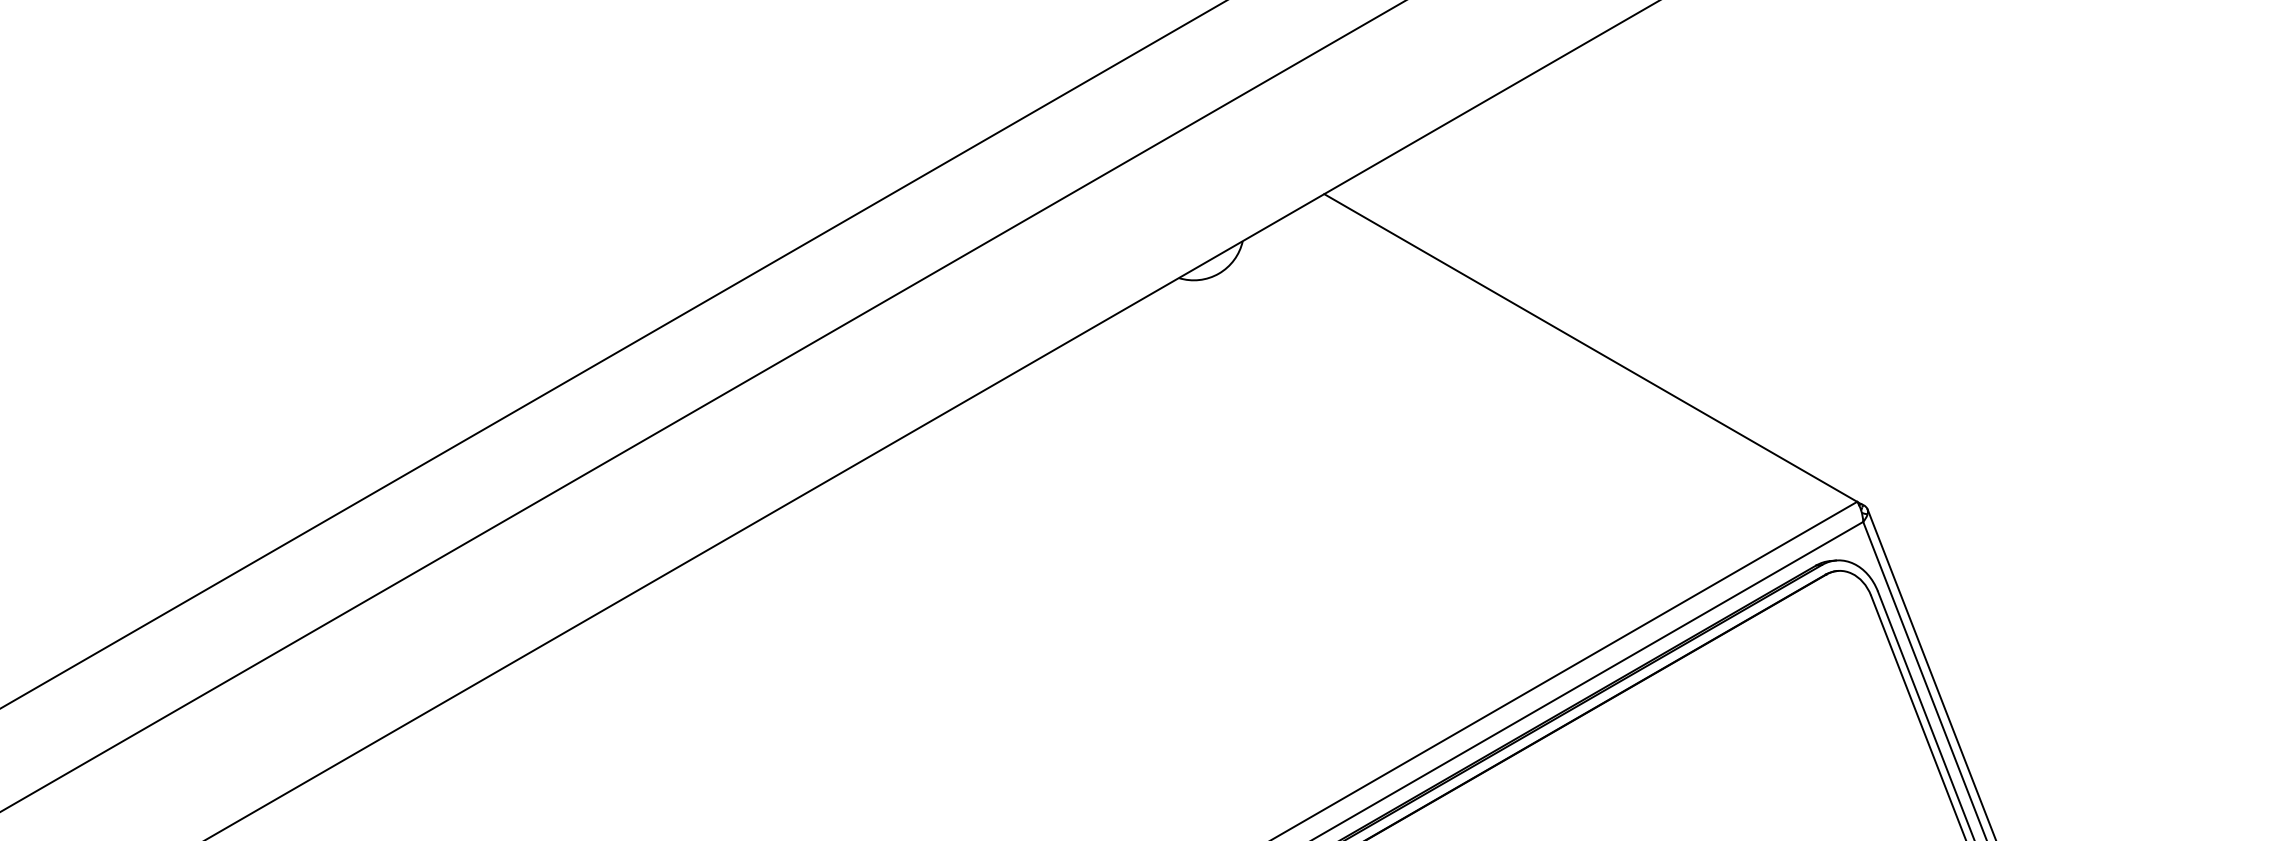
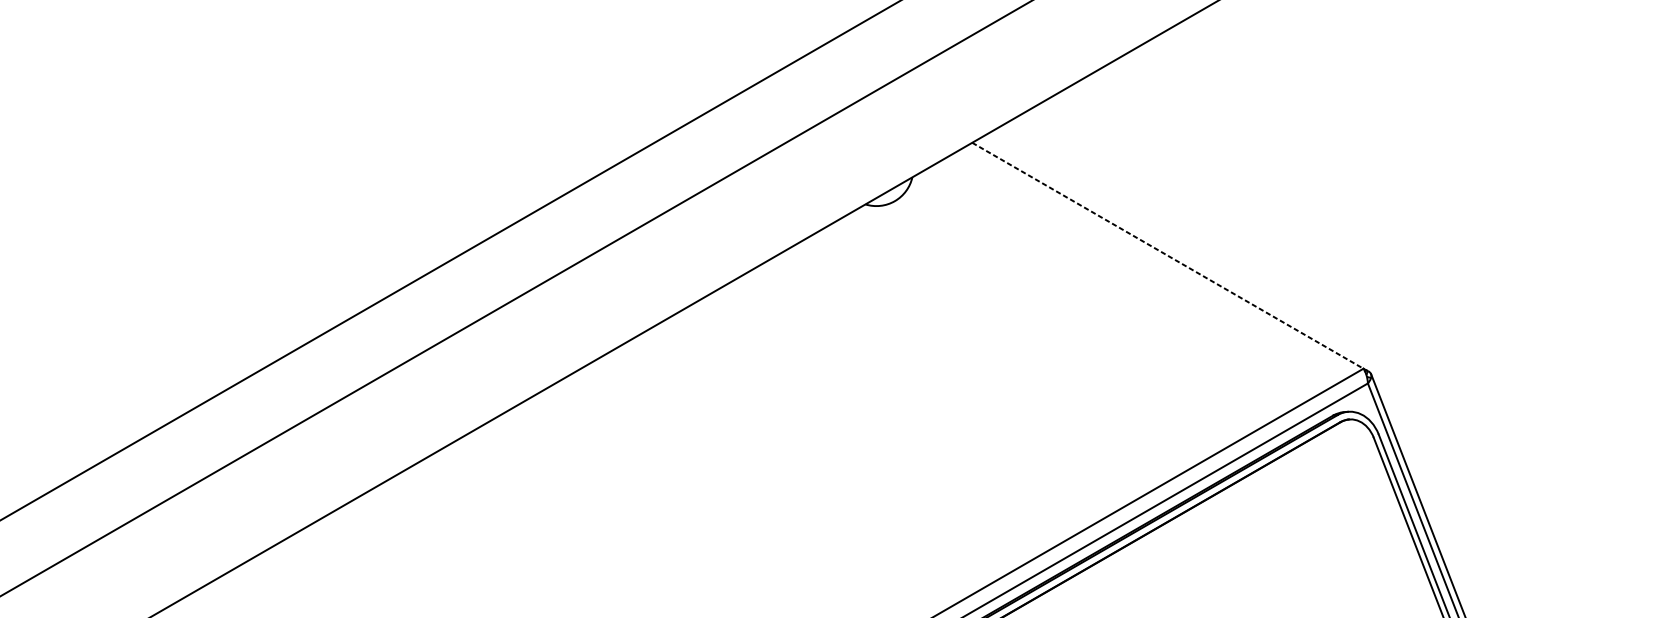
line: (1590, 347) -> (1167, 255), solid -> dashed

